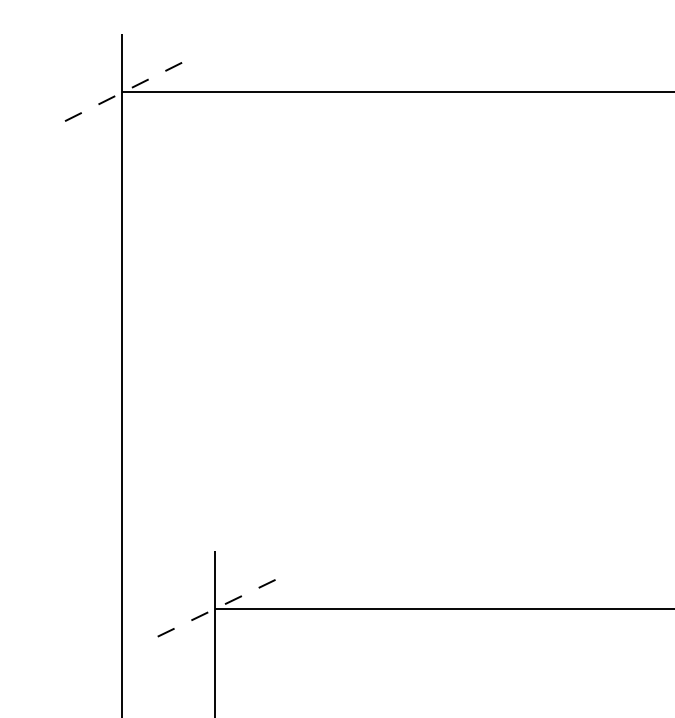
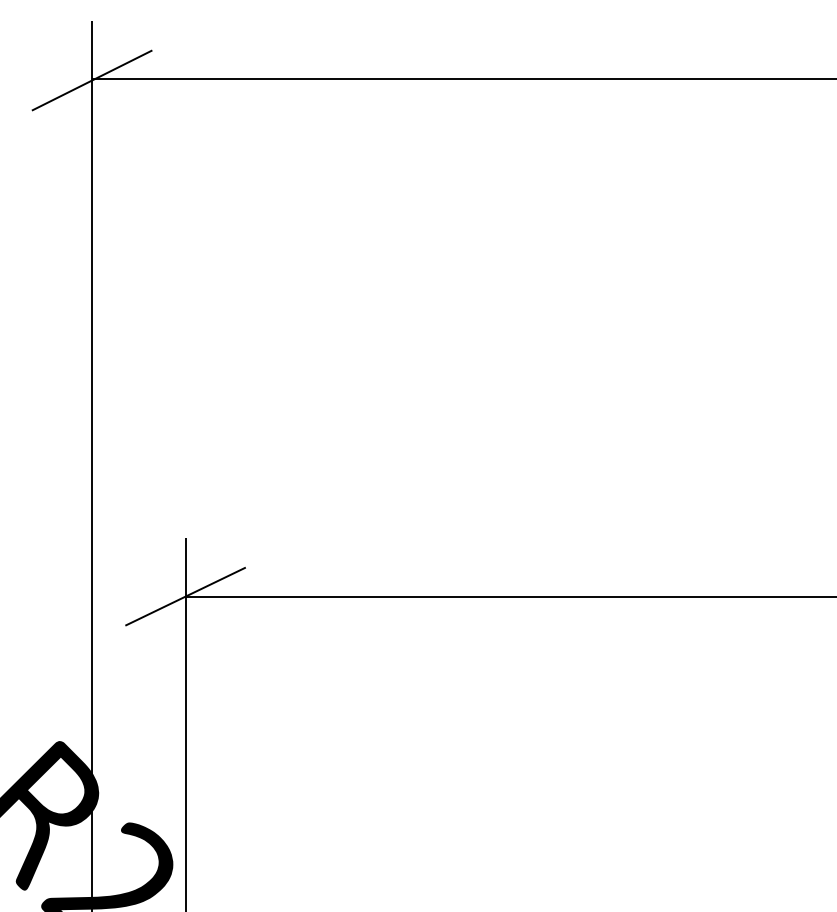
line: (121, 92) -> (91, 80), dashed -> solid
line: (215, 608) -> (185, 596), dashed -> solid

